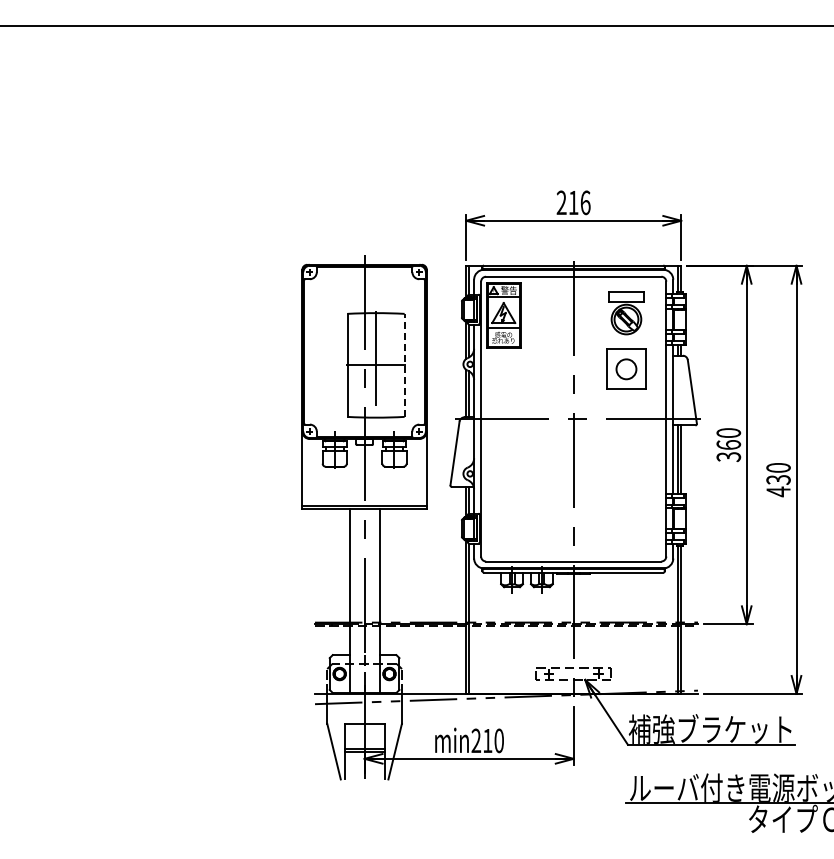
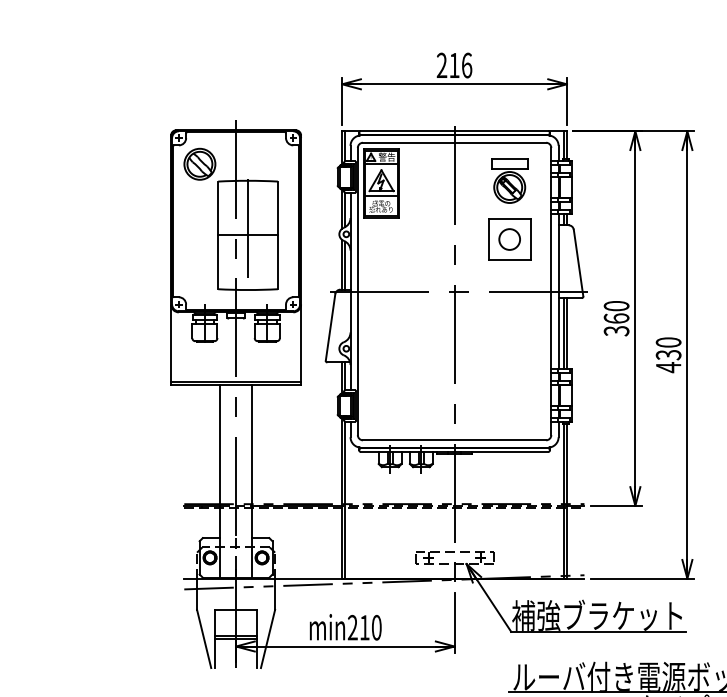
part: (329, 297) -> (199, 164), added
line: (404, 365) -> (277, 235), dashed -> solid

